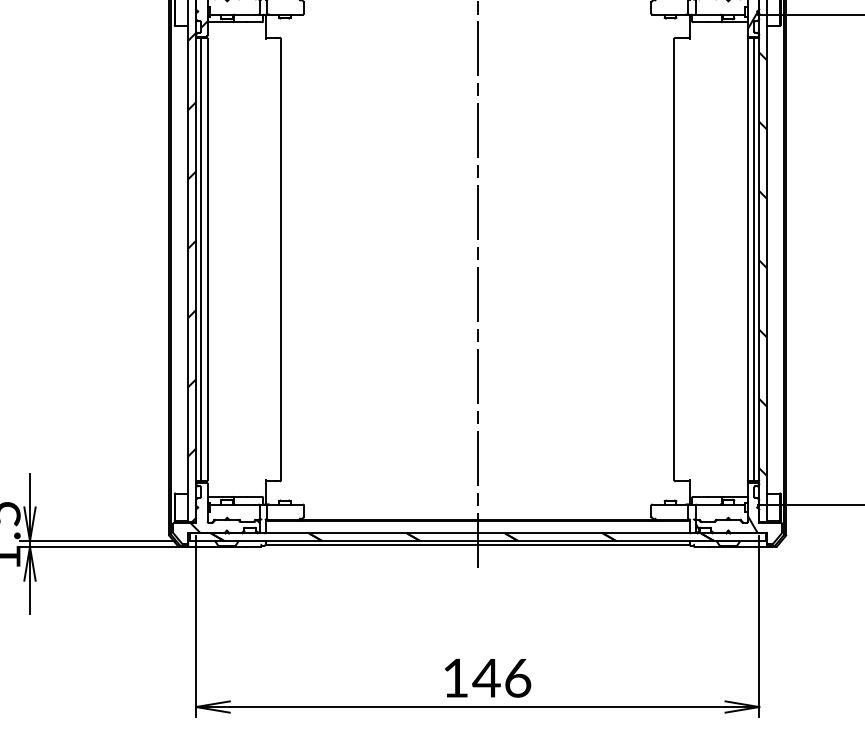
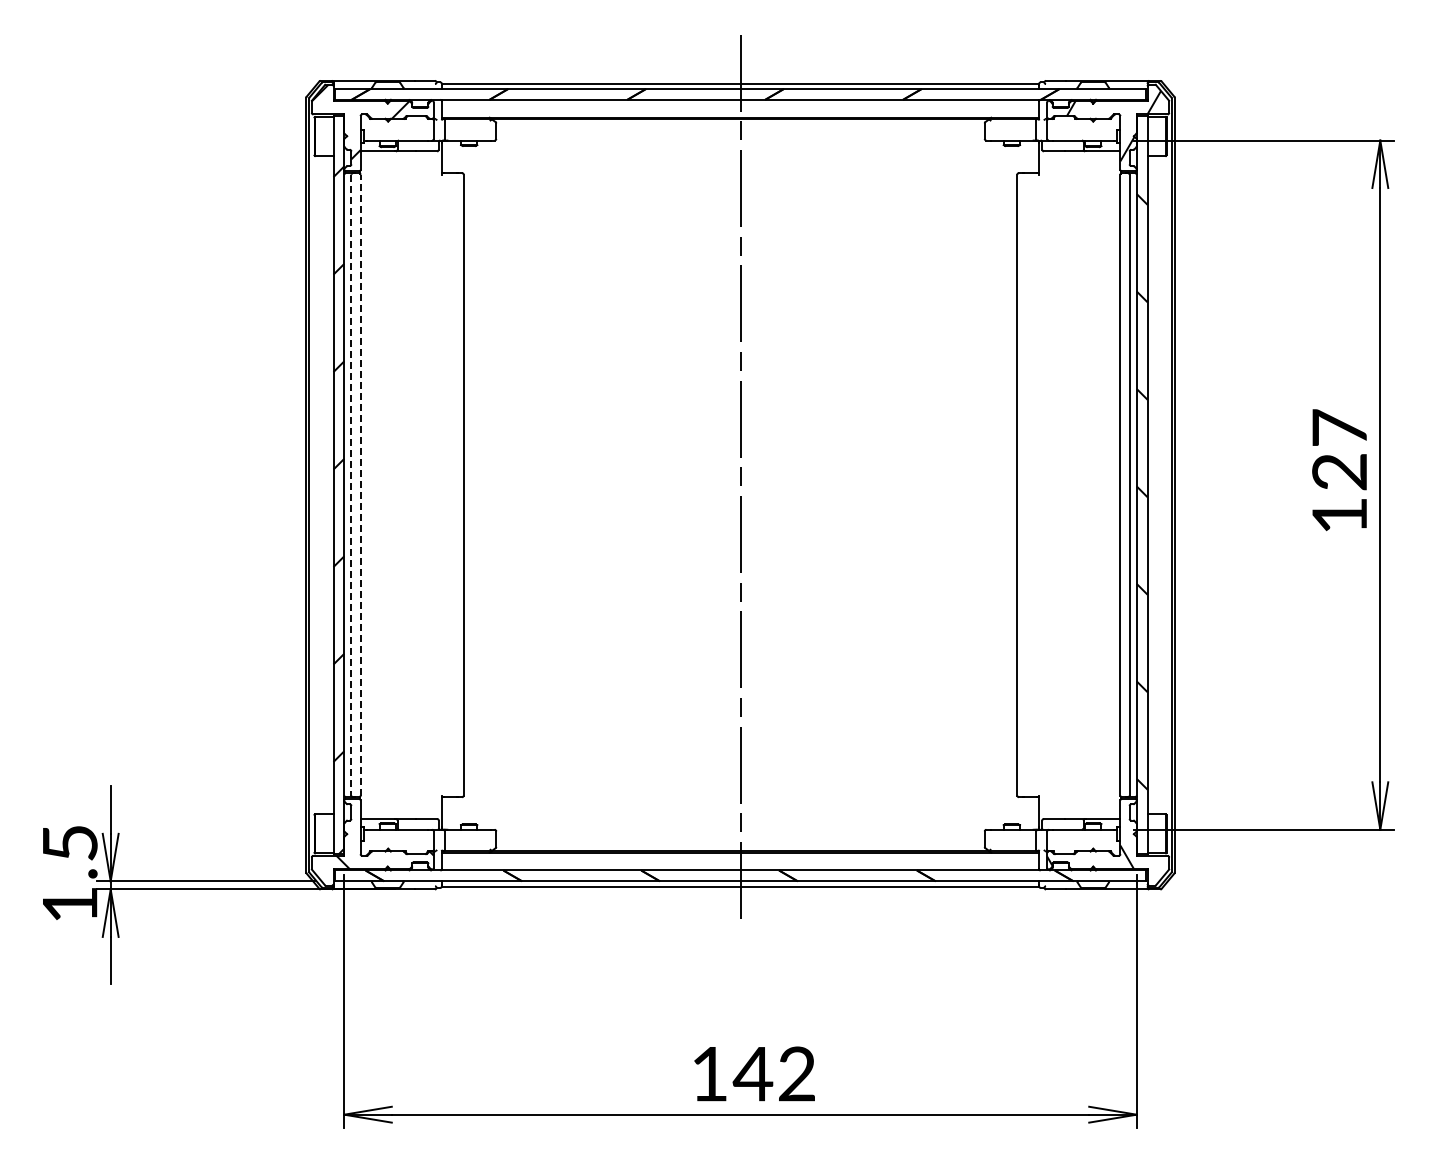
line: (201, 259) -> (351, 485), solid -> dashed
line: (207, 259) -> (360, 484), solid -> dashed
text: (518, 677) -> (797, 1073), 146 -> 142

